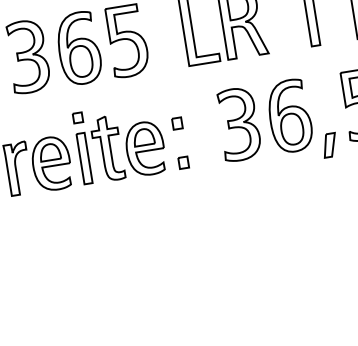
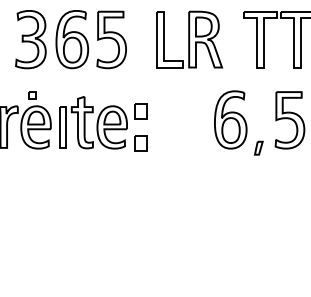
part: (77, 118) -> (32, 95), moved
part: (177, 123) -> (140, 111), size x1.6
part: (238, 123) -> (189, 119), removed
part: (329, 145) -> (258, 148), size x0.7
part: (183, 162) -> (140, 143), size x1.6

